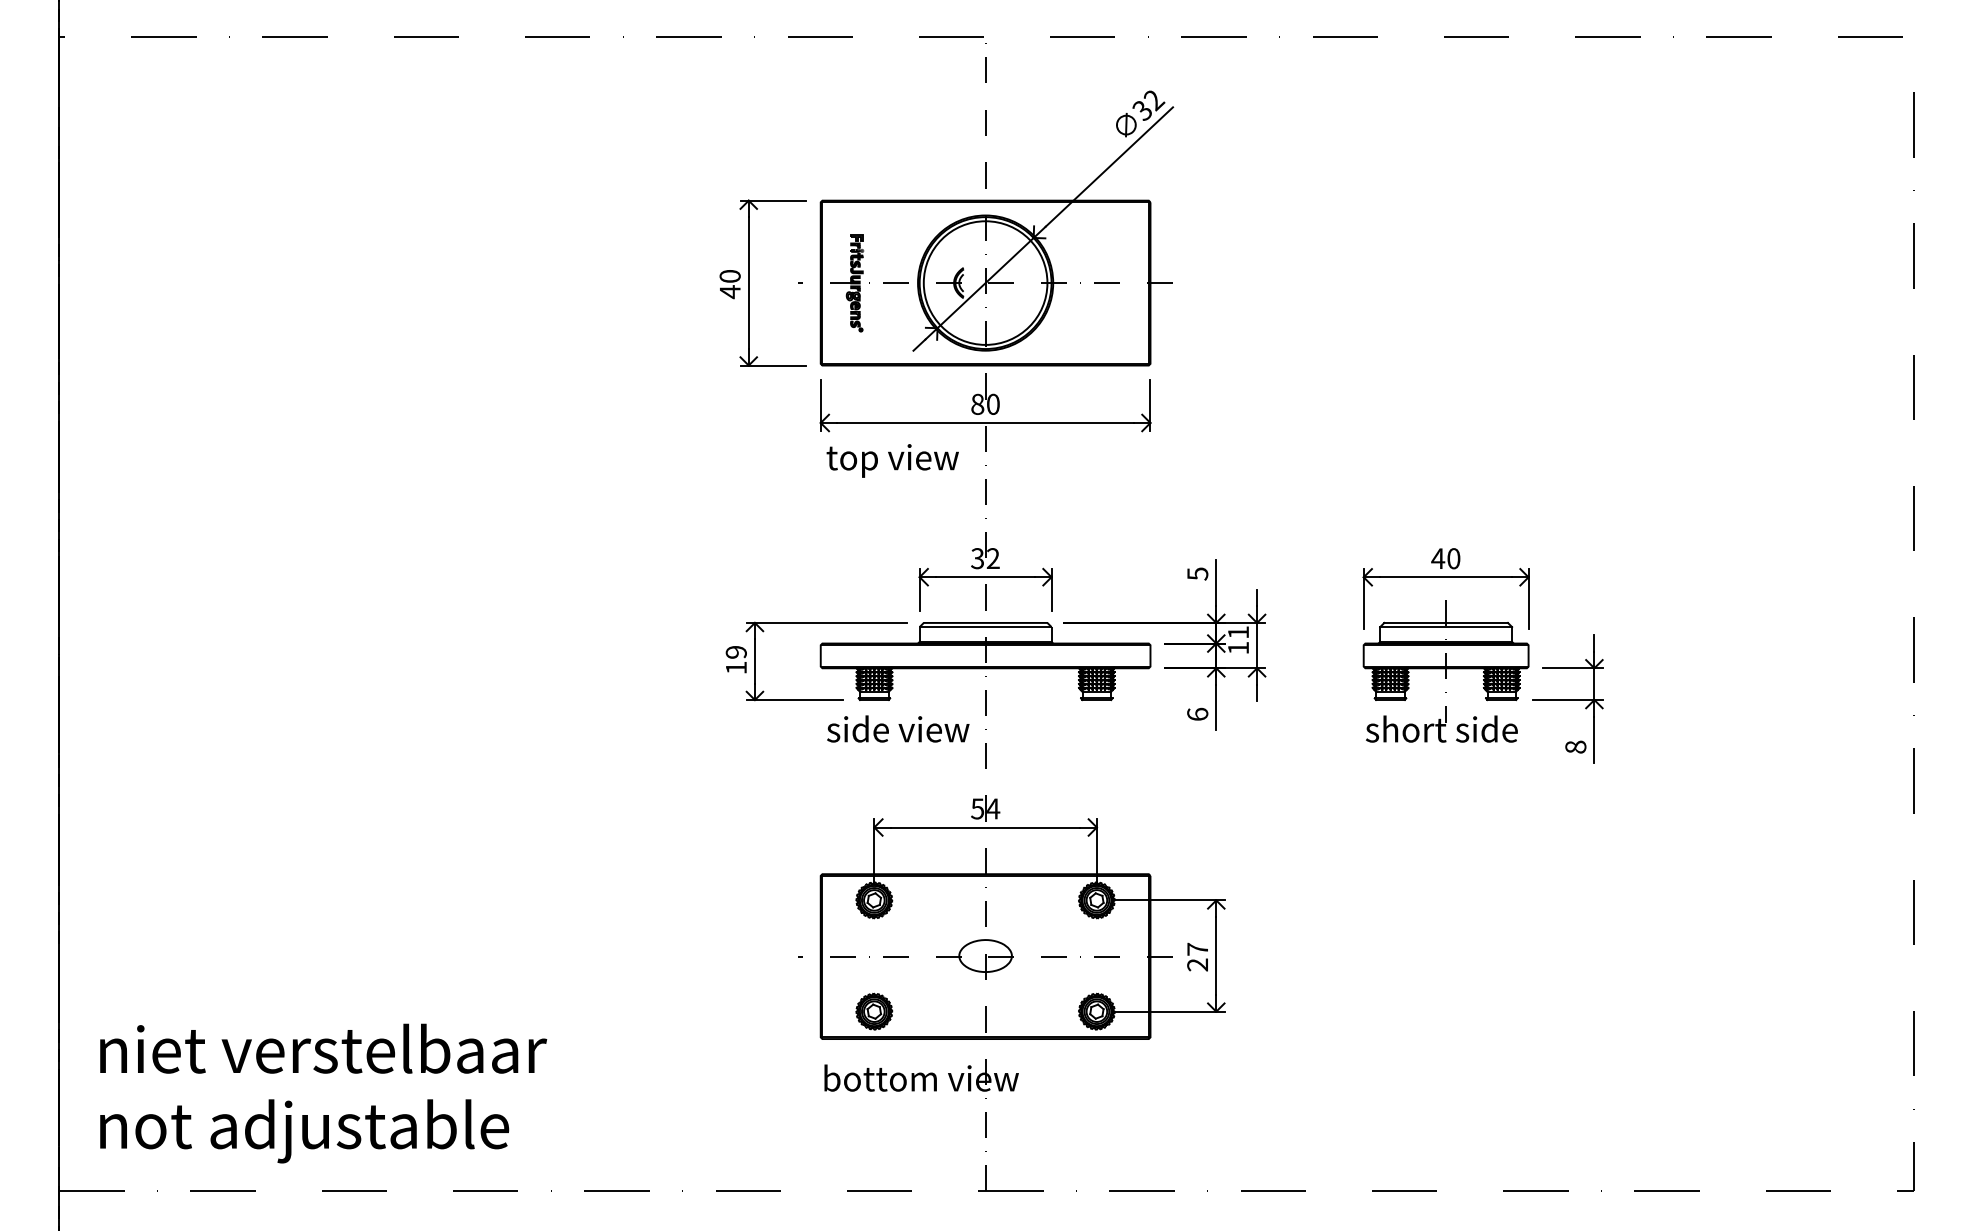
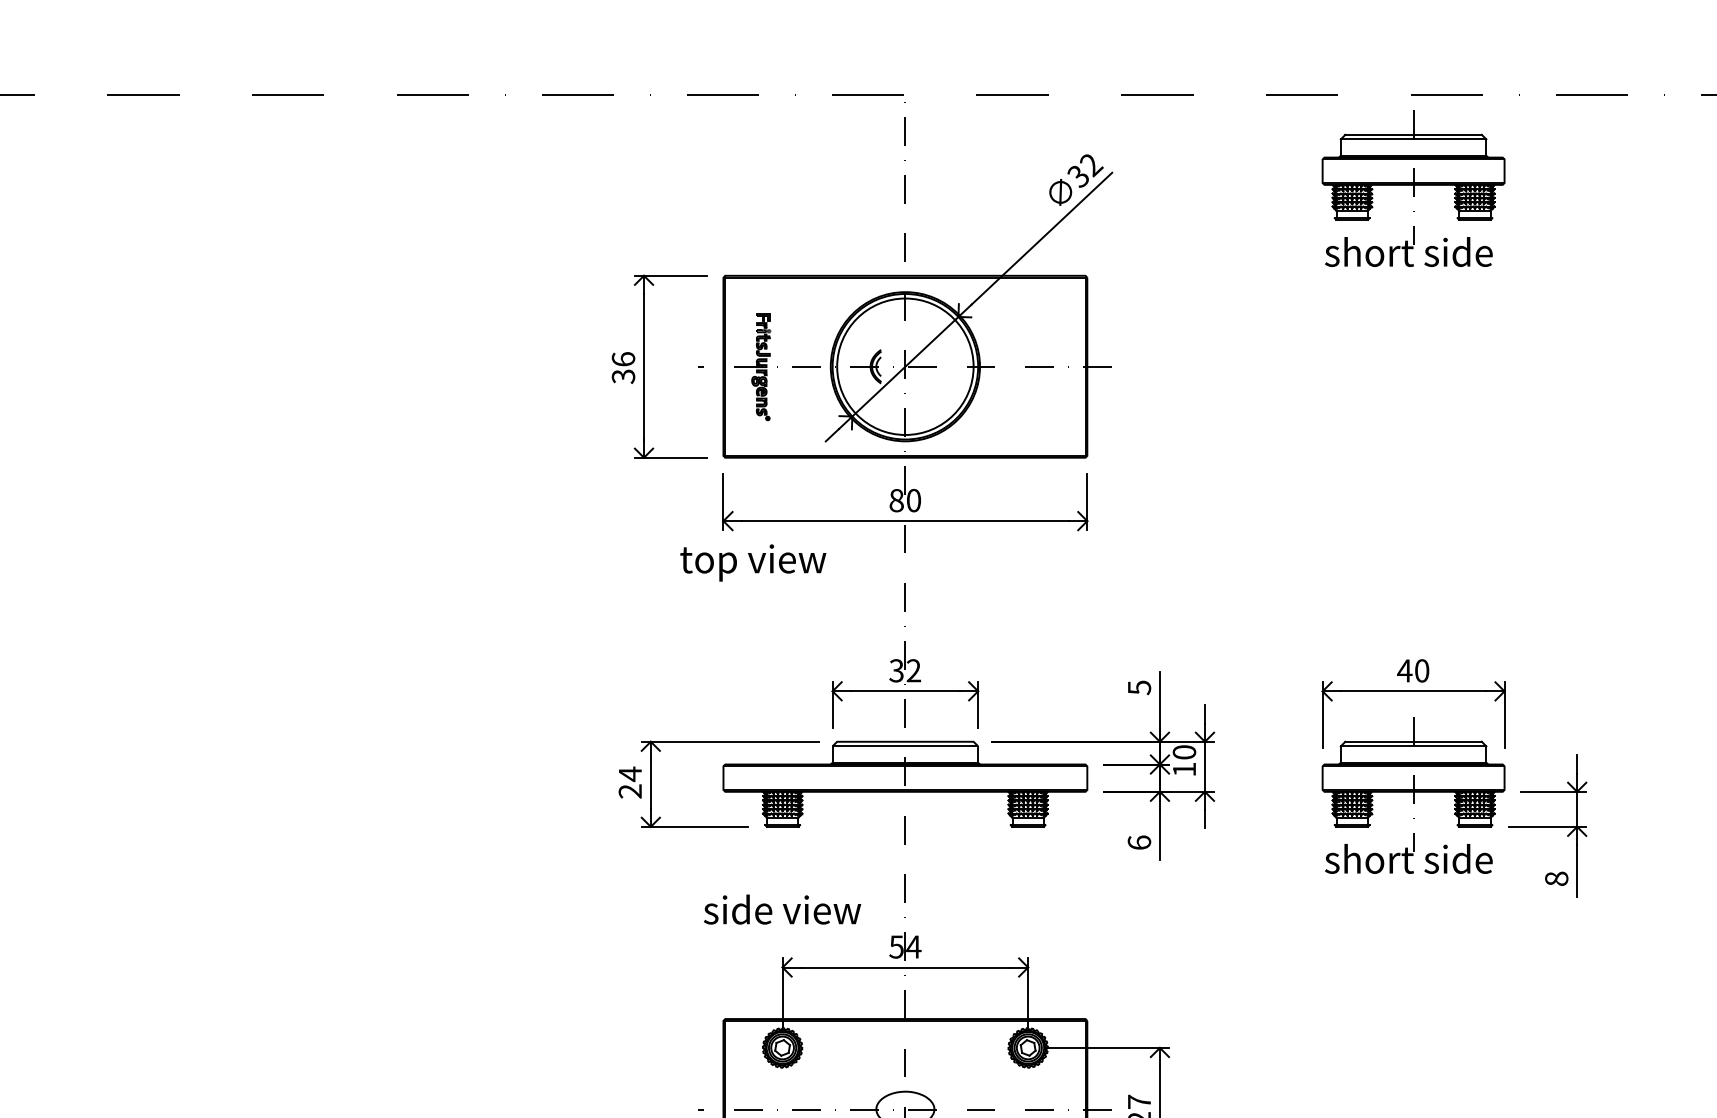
part: (1445, 121) -> (1412, 188), added
text: (729, 284) -> (622, 368), 40 -> 36
text: (892, 460) -> (752, 562), moved
text: (1238, 632) -> (1184, 752), 11 -> 10
text: (735, 659) -> (629, 782), 19 -> 24
text: (898, 728) -> (782, 909), moved

